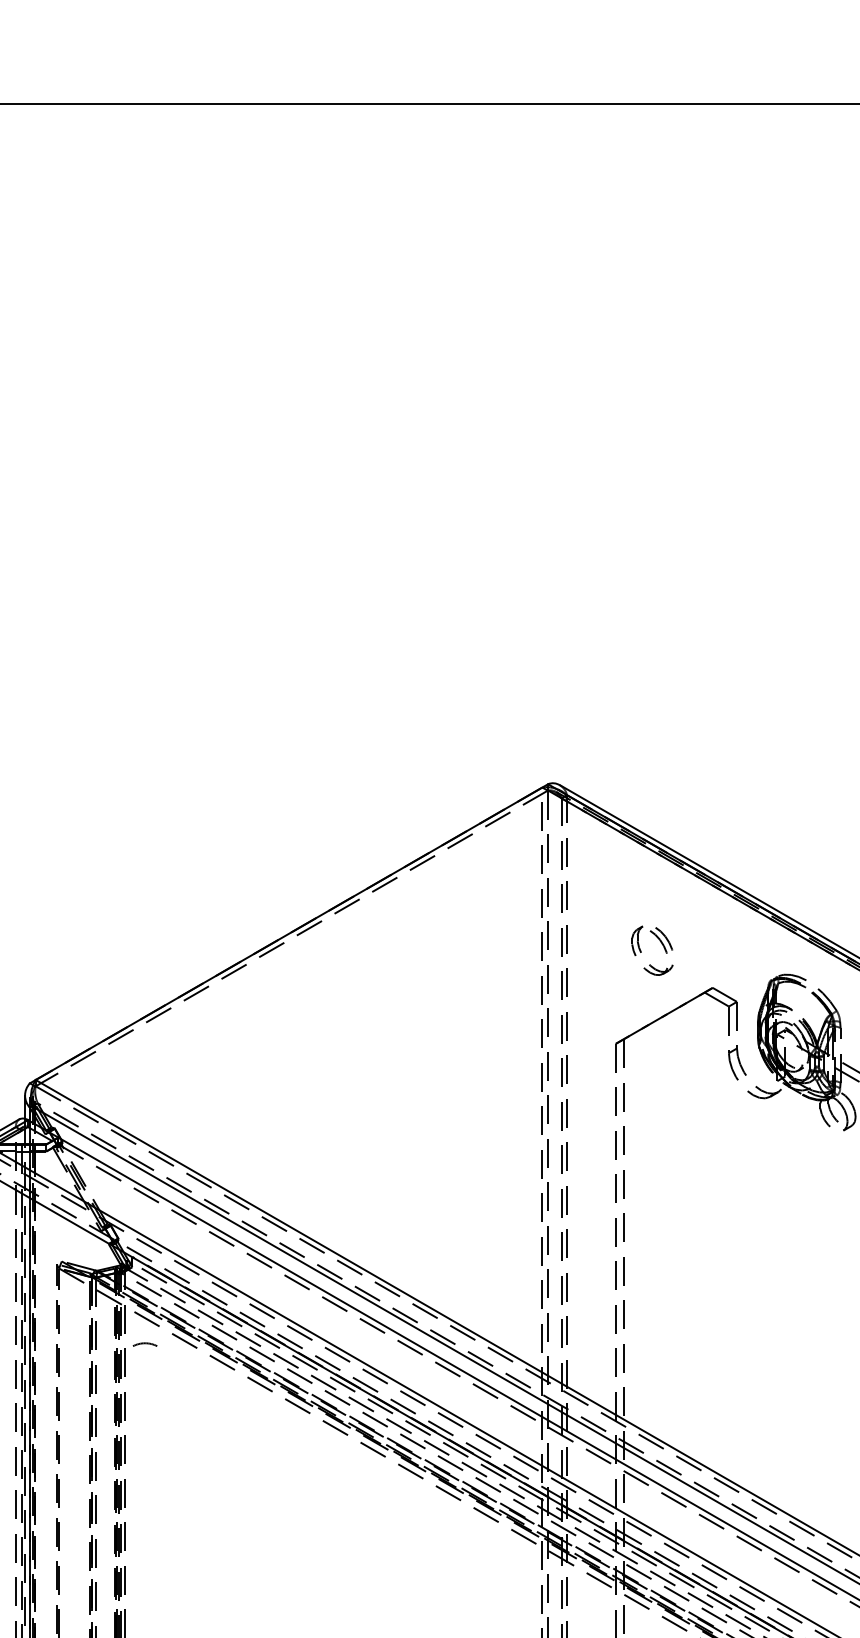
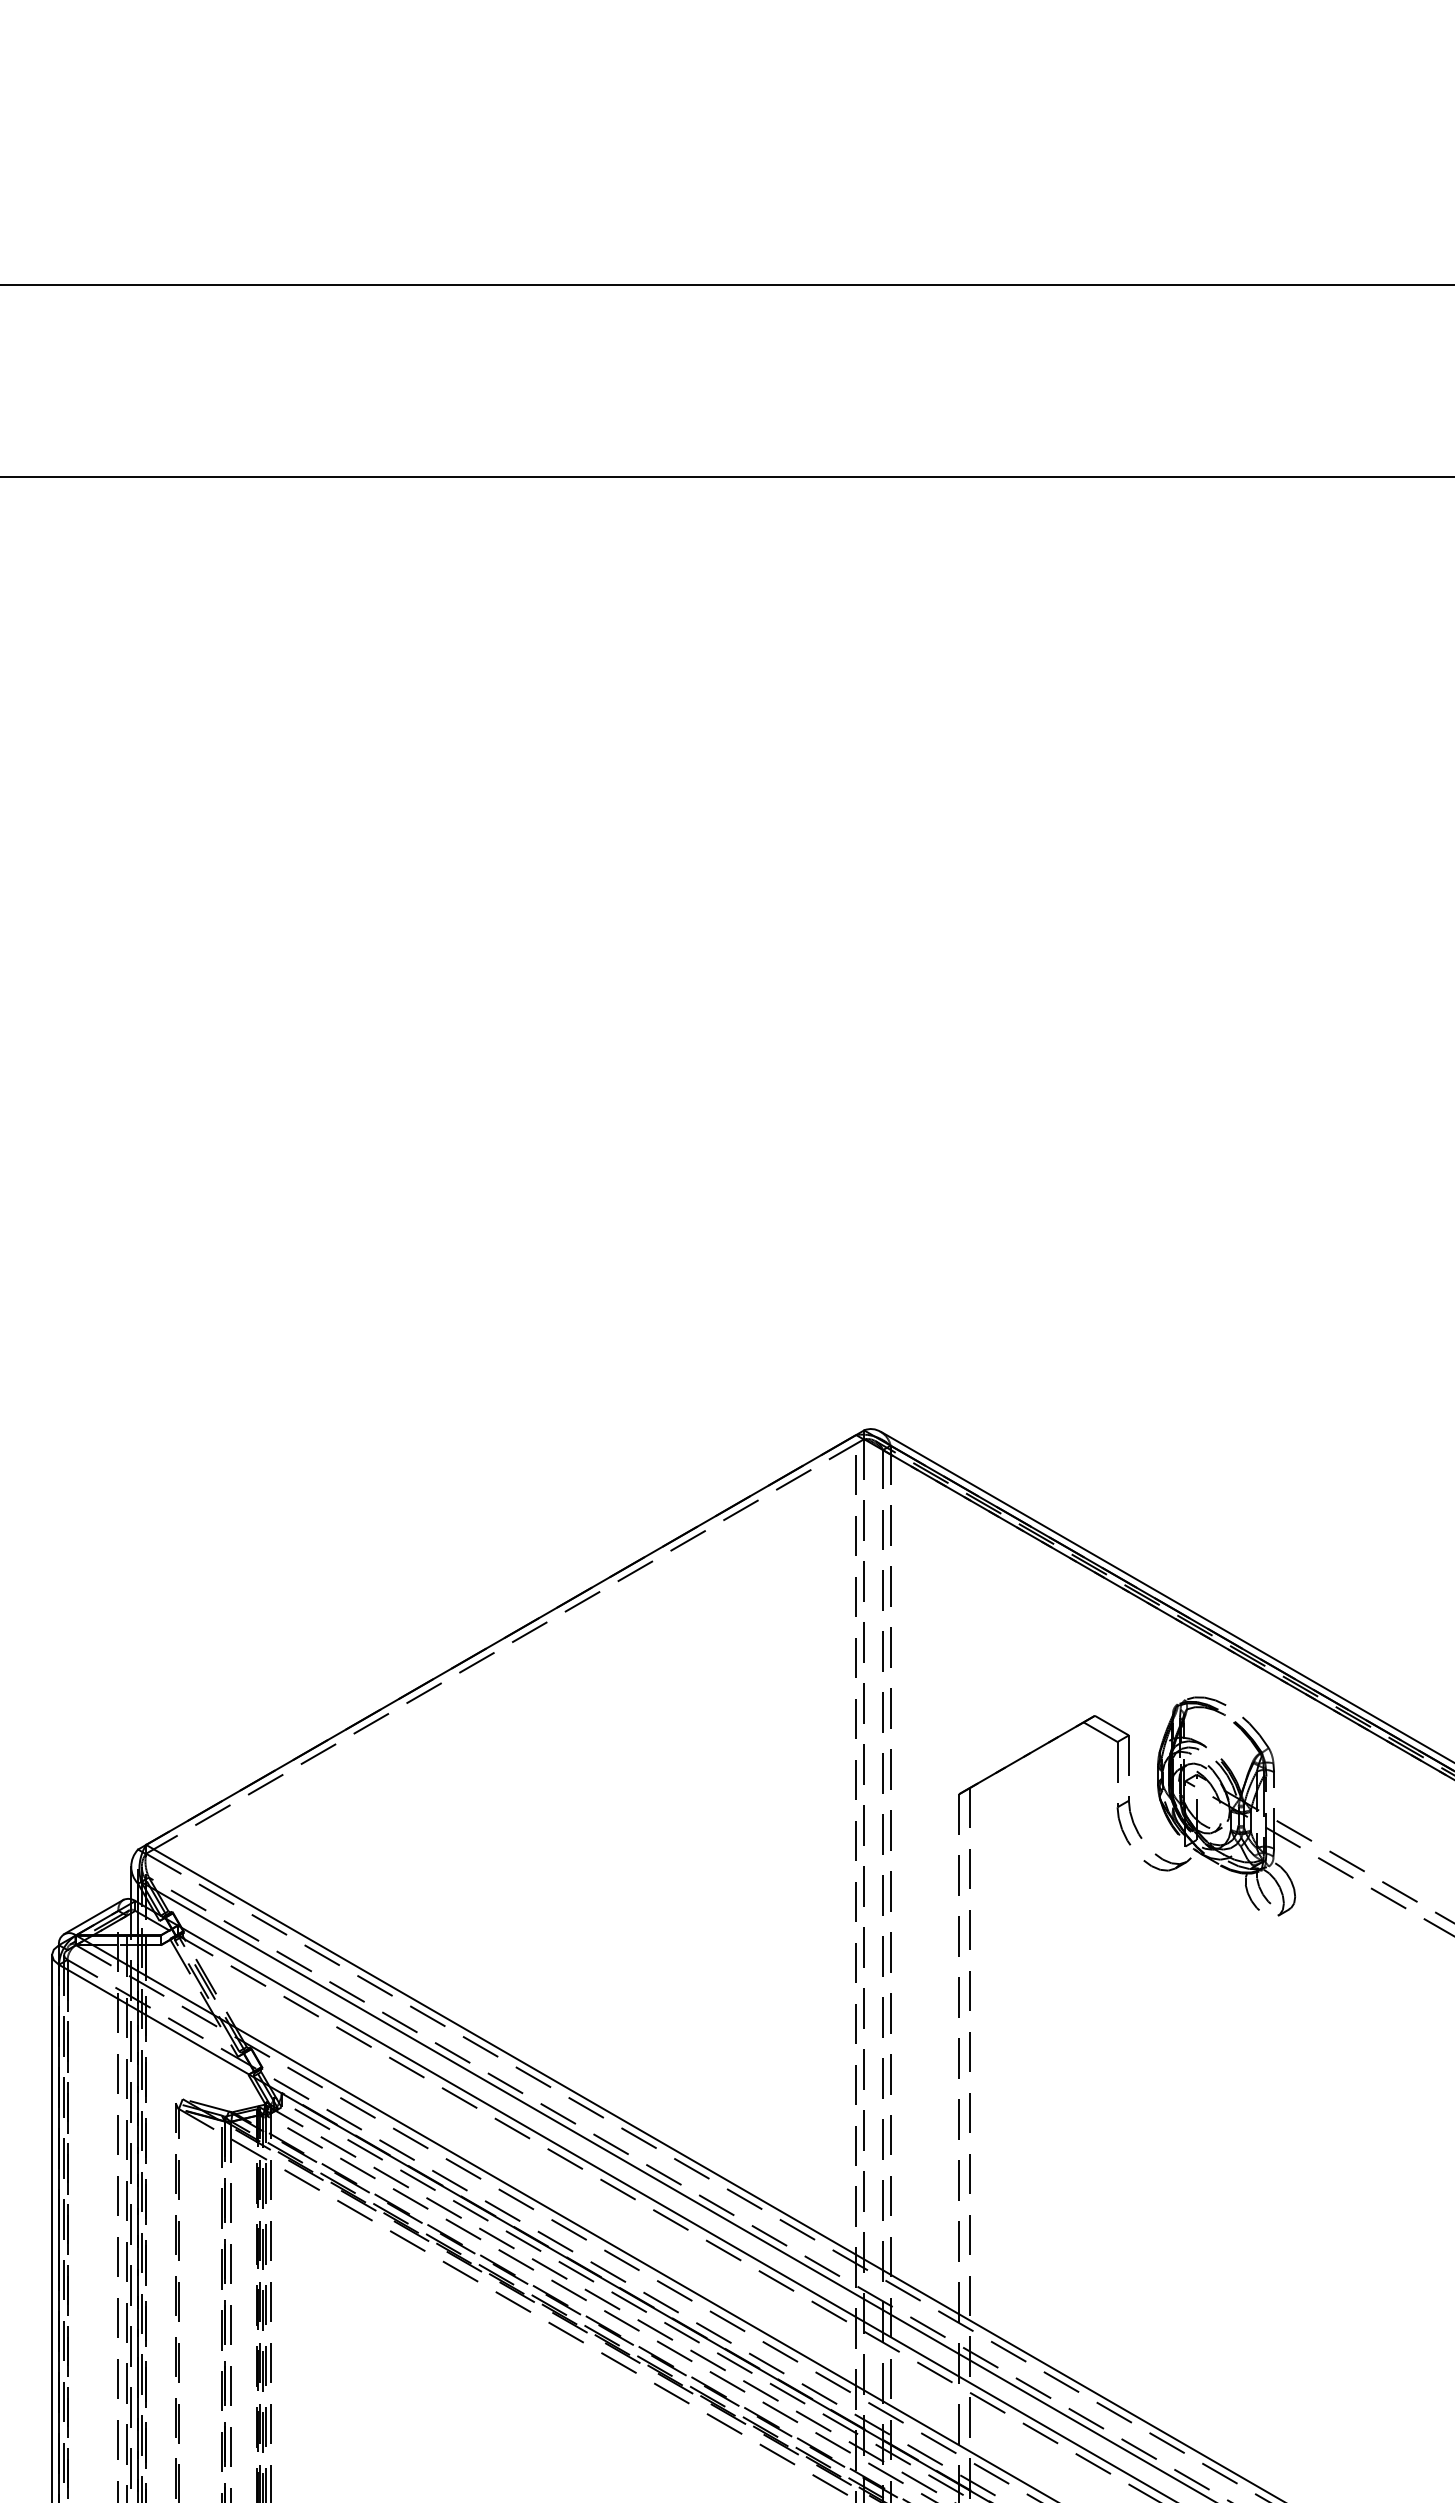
part: (641, 951) -> (995, 1665), removed
arc: (145, 1343) -> (299, 2214), removed

